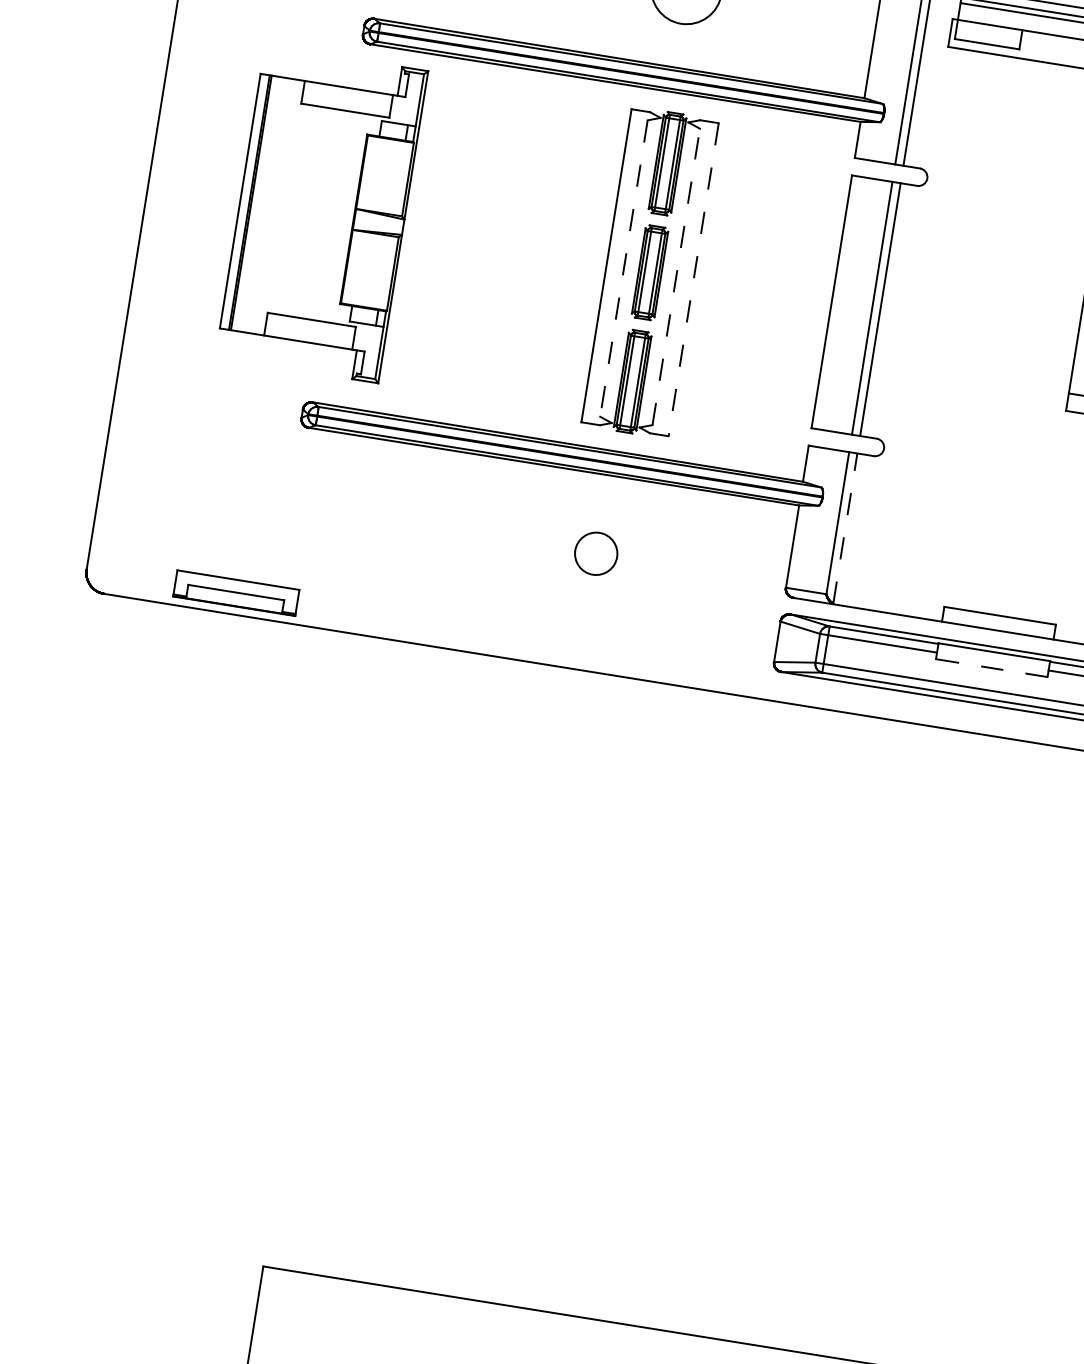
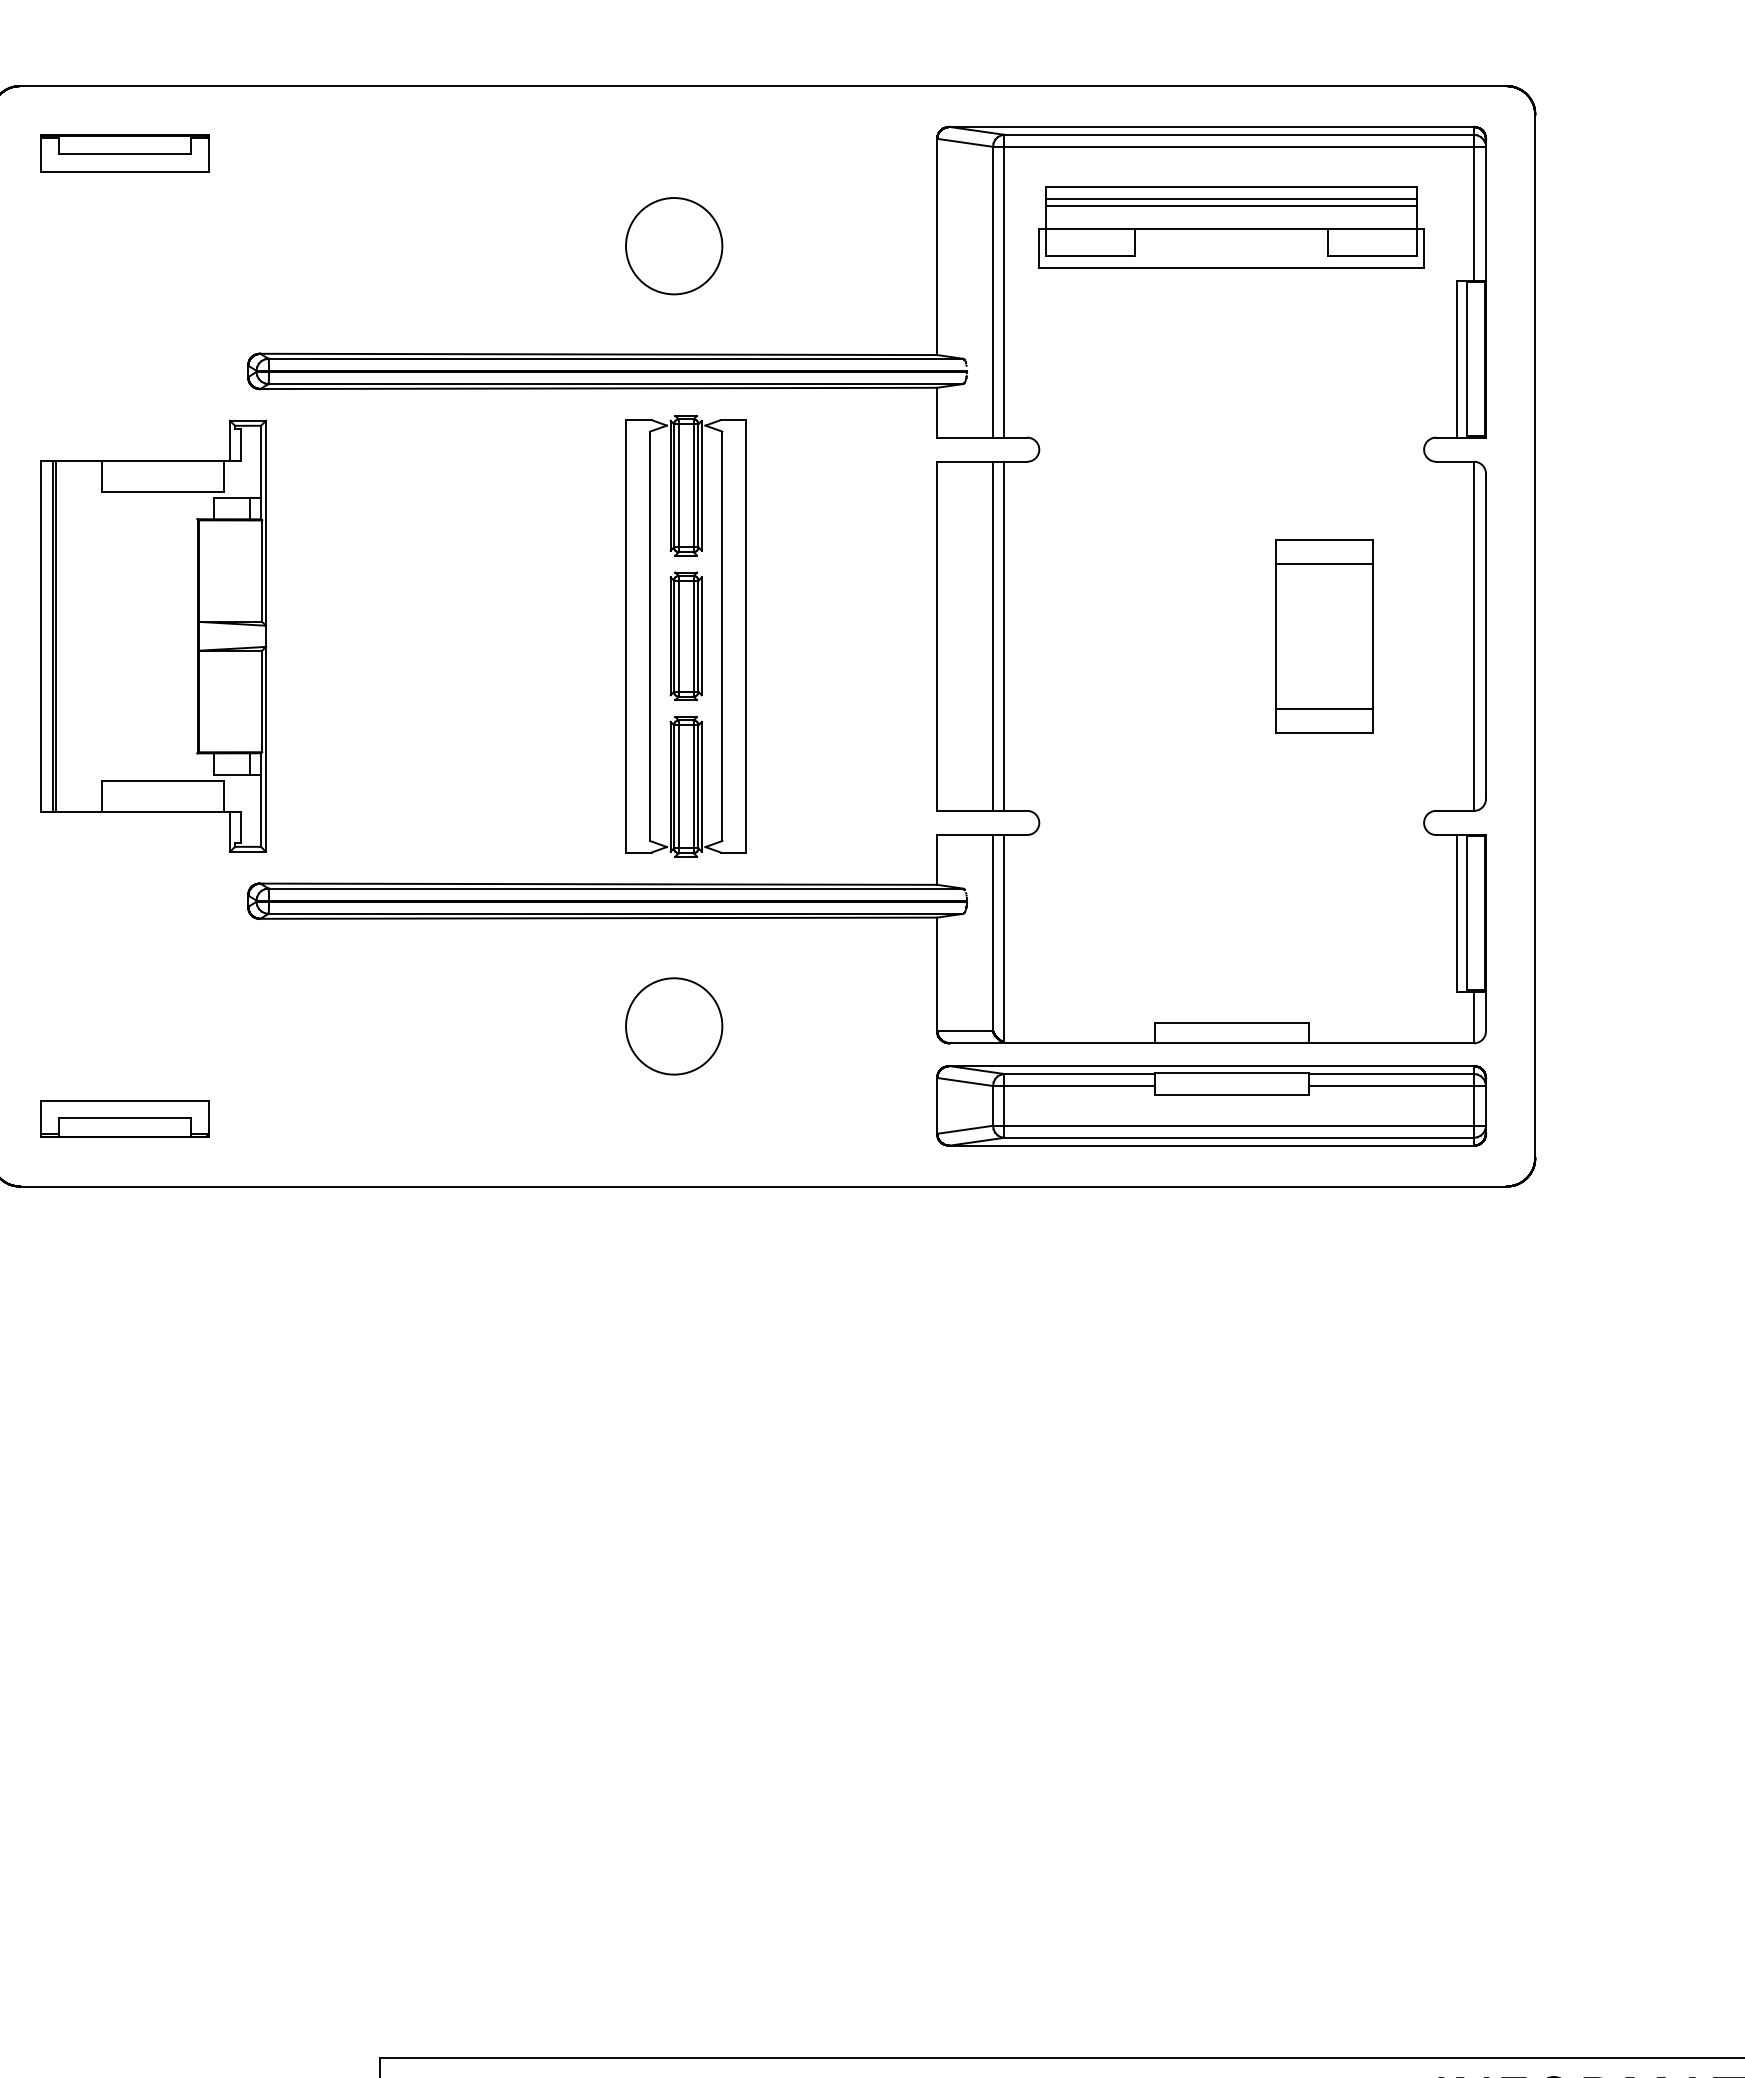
part: (321, 213) -> (153, 635), moved
line: (624, 268) -> (650, 636), dashed -> solid
line: (676, 277) -> (722, 636), dashed -> solid
line: (693, 279) -> (746, 636), dashed -> solid
line: (845, 528) -> (1004, 938), dashed -> solid
circle: (596, 553) -> (674, 1026), size x1.67
part: (235, 592) -> (124, 1118), moved
line: (991, 668) -> (1231, 1095), dashed -> solid

